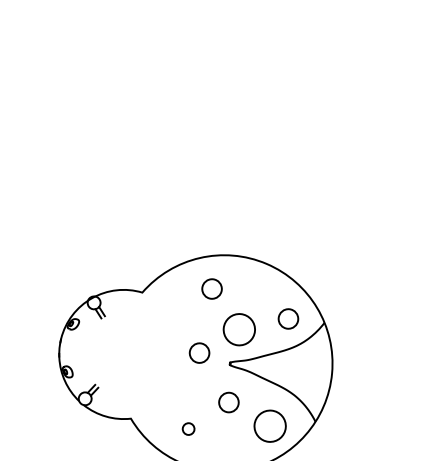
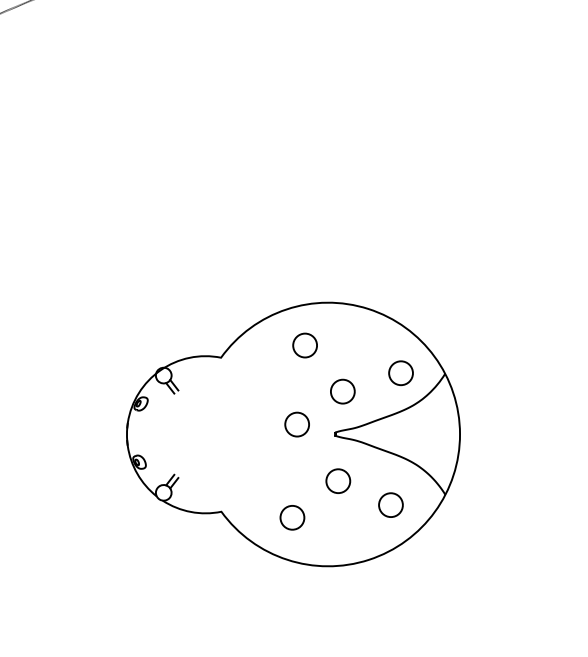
circle: (239, 329) -> (342, 391), size x0.62
circle: (269, 425) -> (390, 504), size x0.62
circle: (188, 428) -> (292, 517), size x1.67

